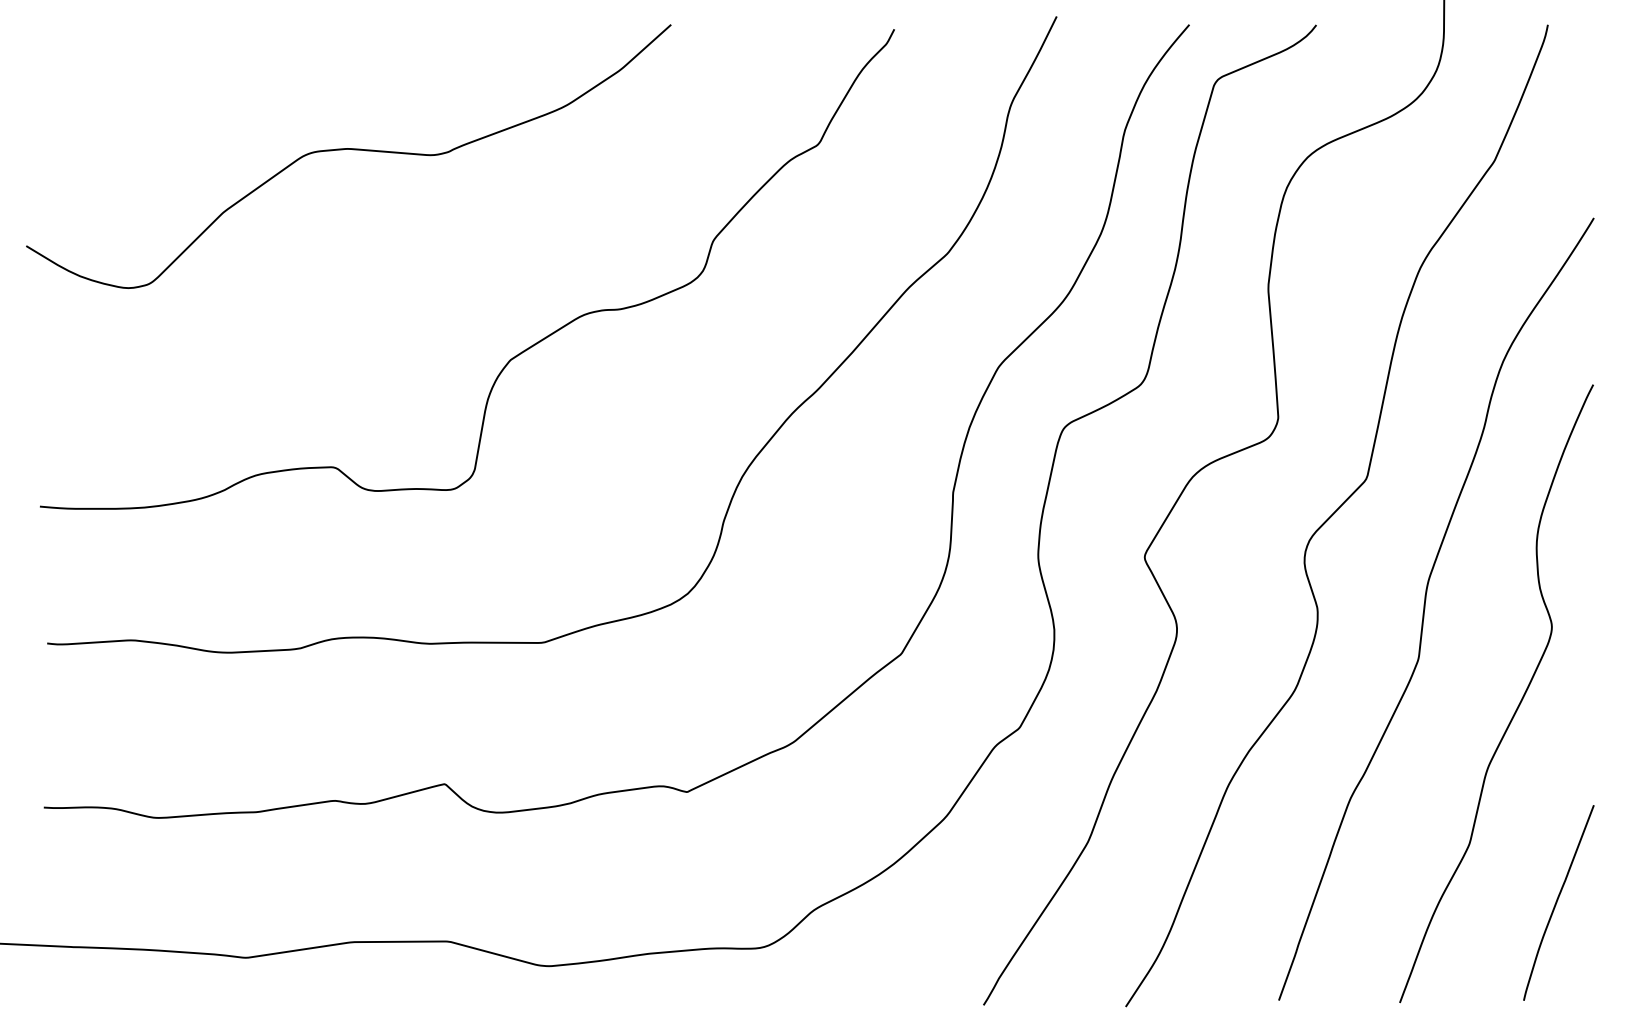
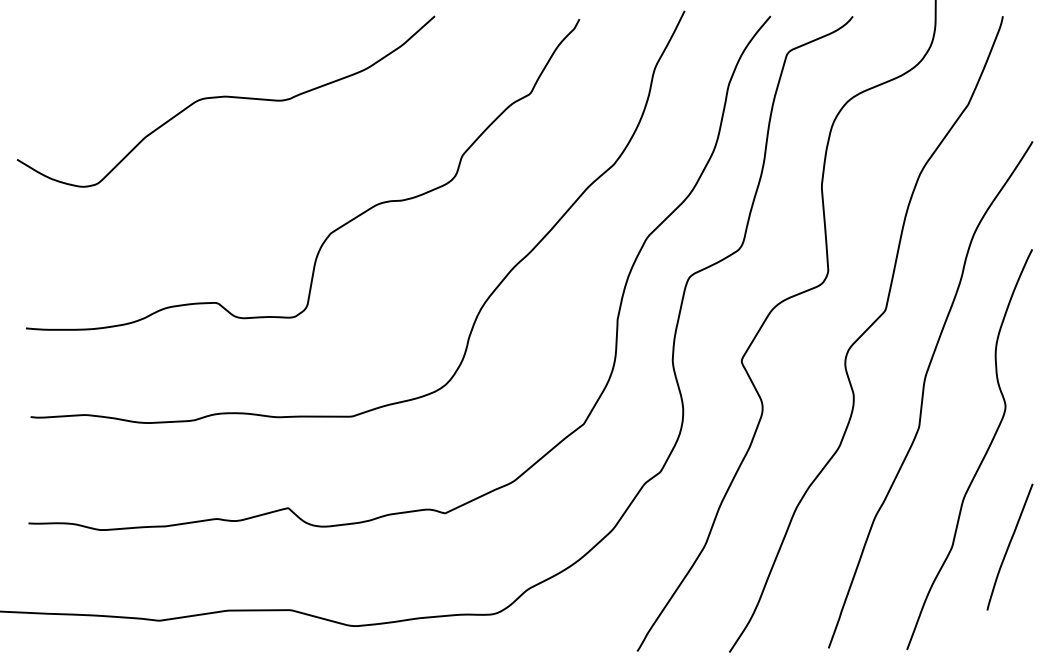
curve: (1558, 901) -> (1009, 546), moved

